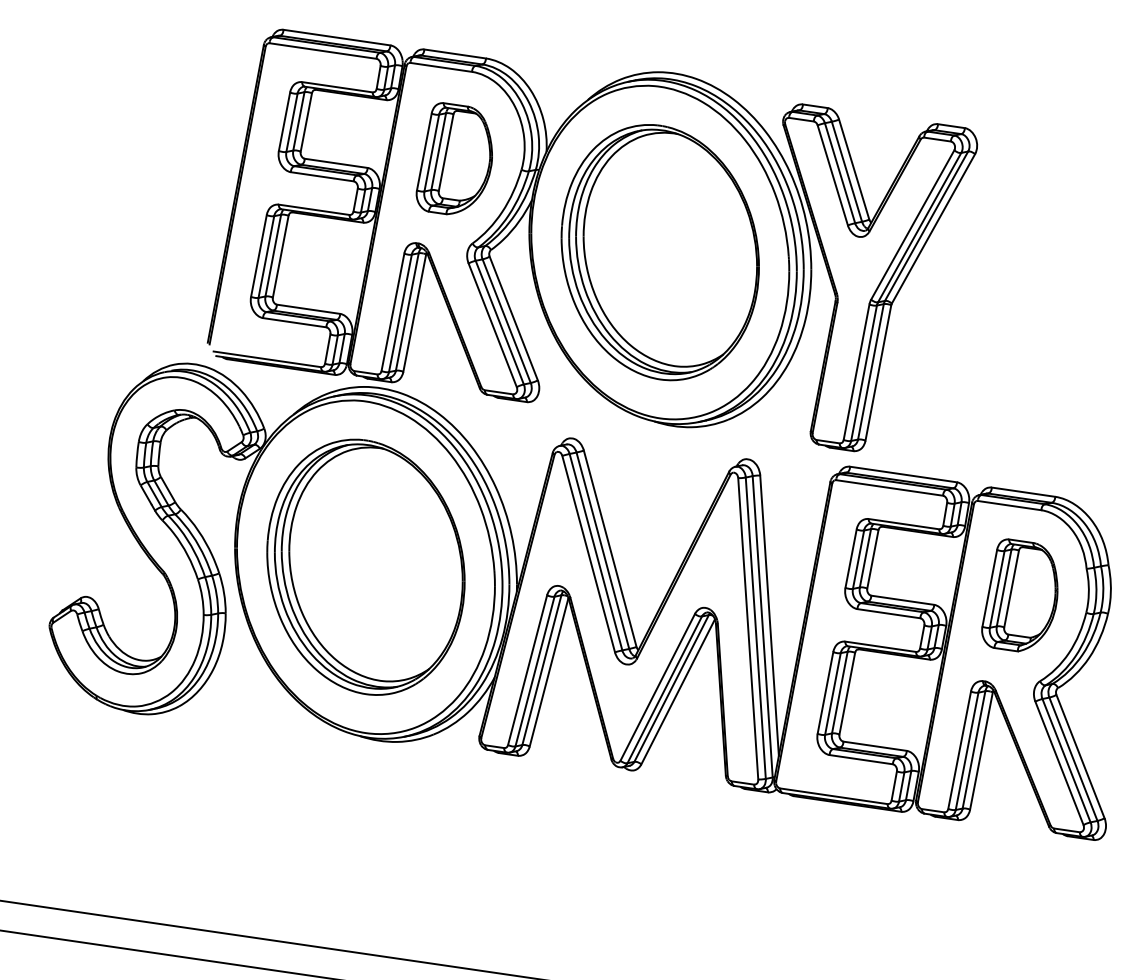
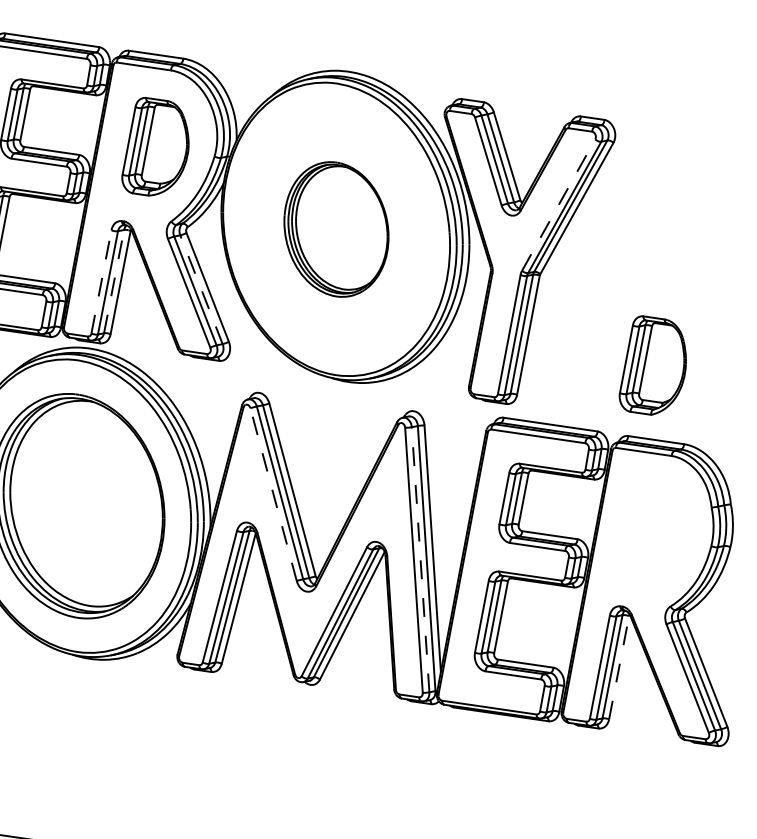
line: (913, 224) -> (559, 204), solid -> dashed
part: (659, 252) -> (335, 229), size x0.6
line: (407, 311) -> (114, 281), solid -> dashed
line: (392, 312) -> (101, 282), solid -> dashed
line: (506, 320) -> (201, 289), solid -> dashed
line: (588, 554) -> (273, 494), solid -> dashed
part: (1019, 595) -> (652, 365), moved
line: (755, 627) -> (420, 559), solid -> dashed
line: (981, 751) -> (619, 668), solid -> dashed

